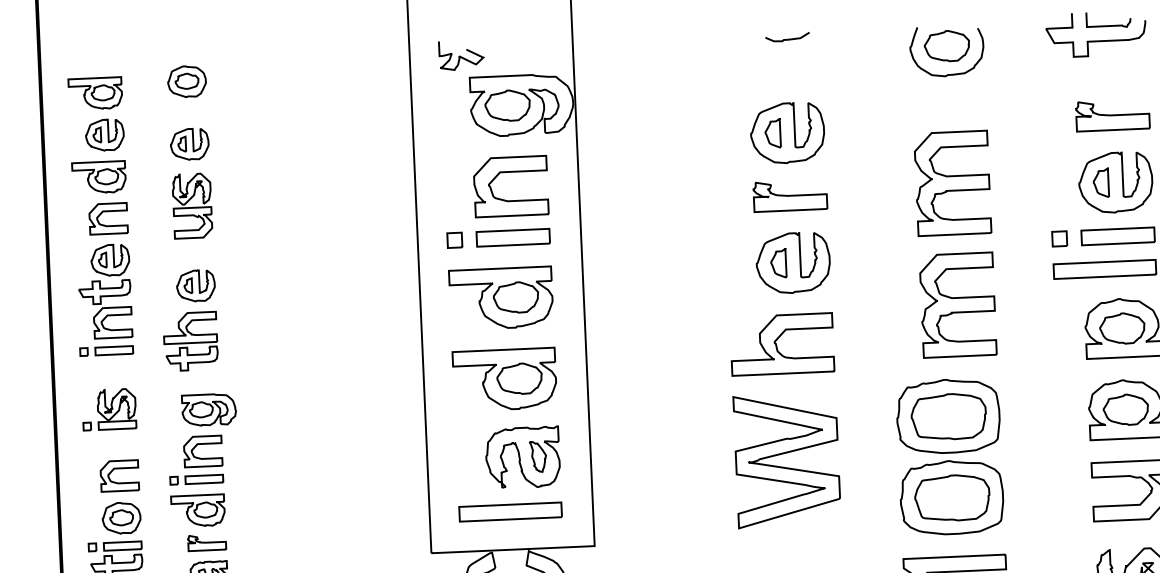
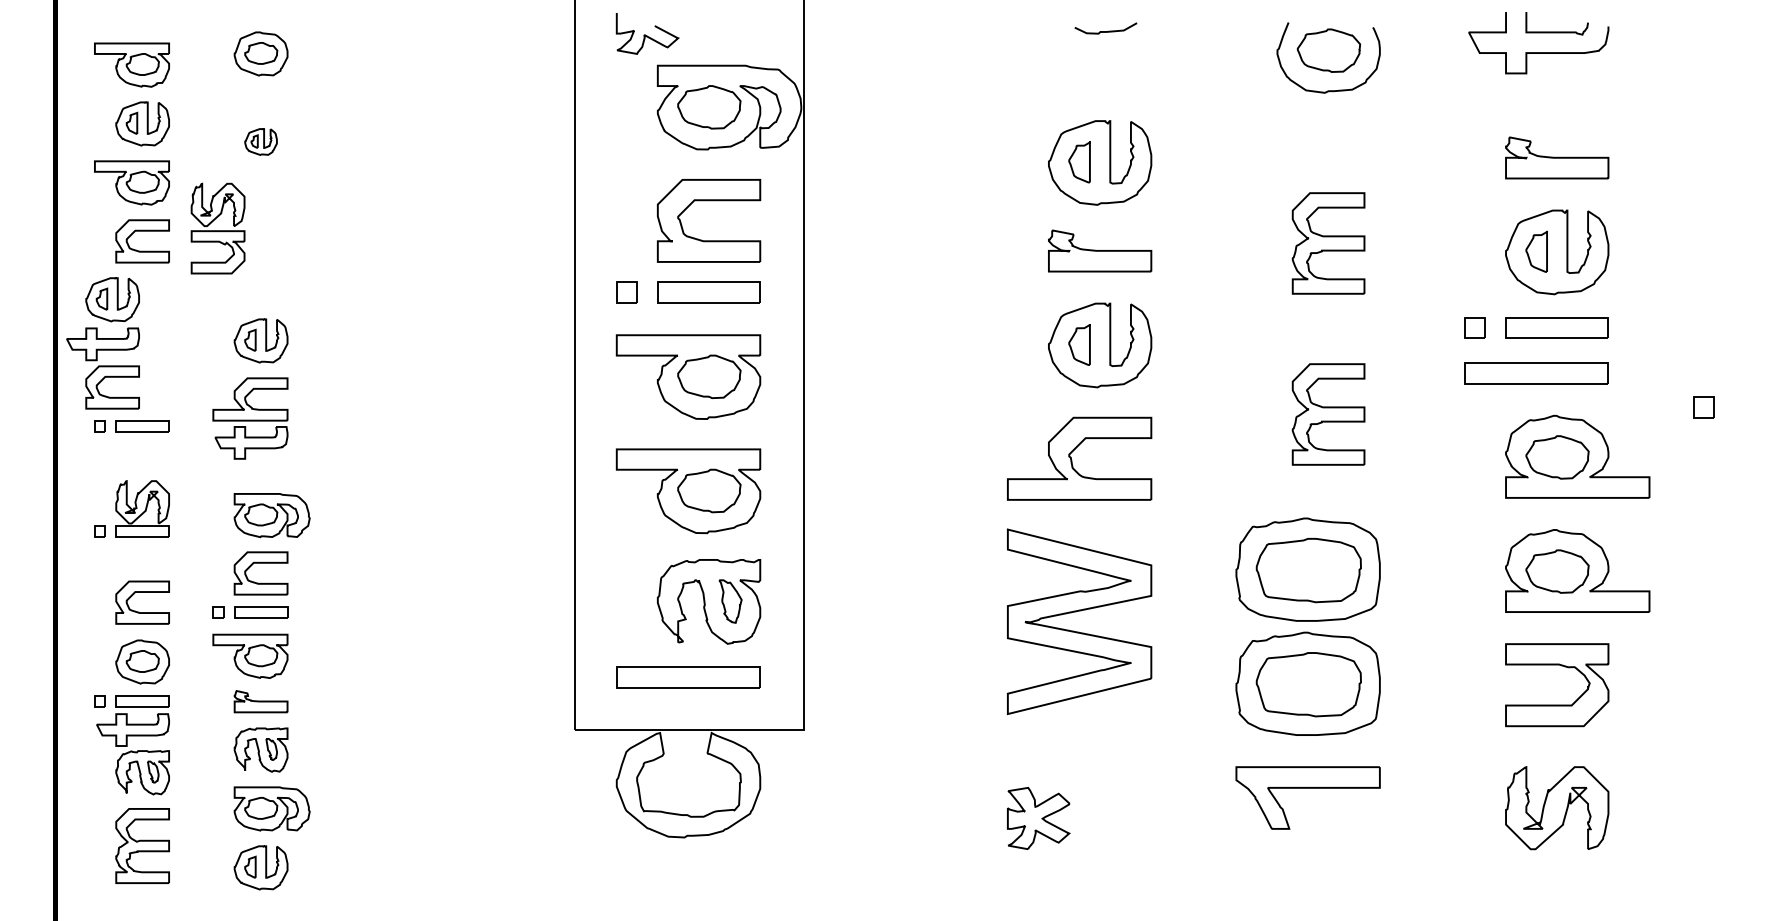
part: (189, 144) -> (260, 141), size x0.6
part: (952, 183) -> (1328, 243), size x0.7
part: (191, 205) -> (217, 228), moved
part: (104, 291) -> (102, 343), moved
part: (958, 305) -> (1328, 414), size x0.7

